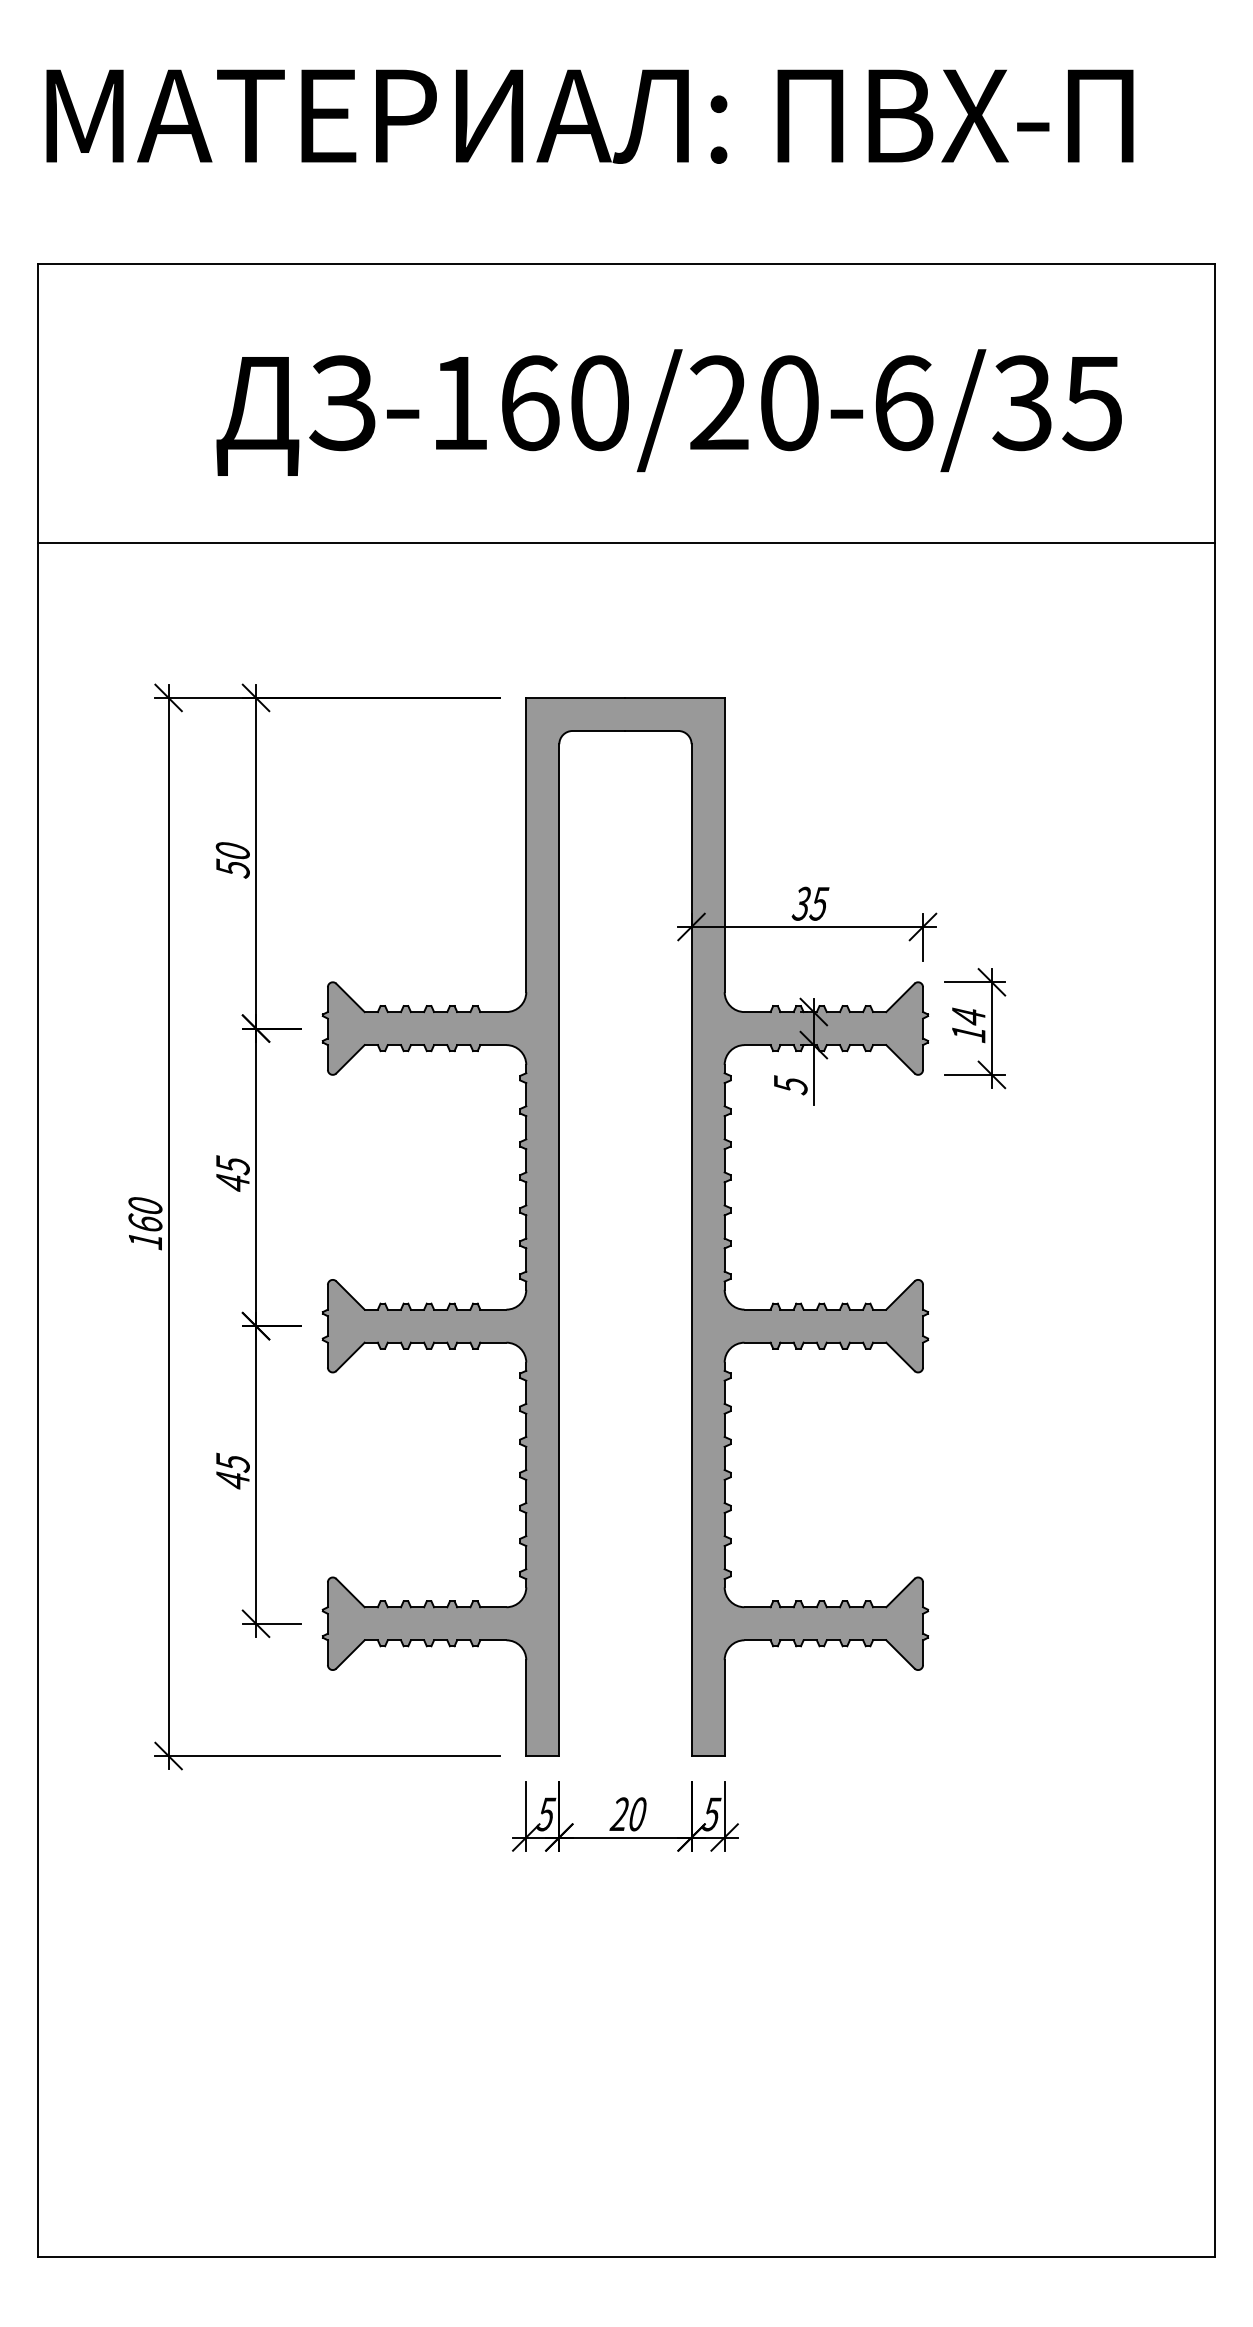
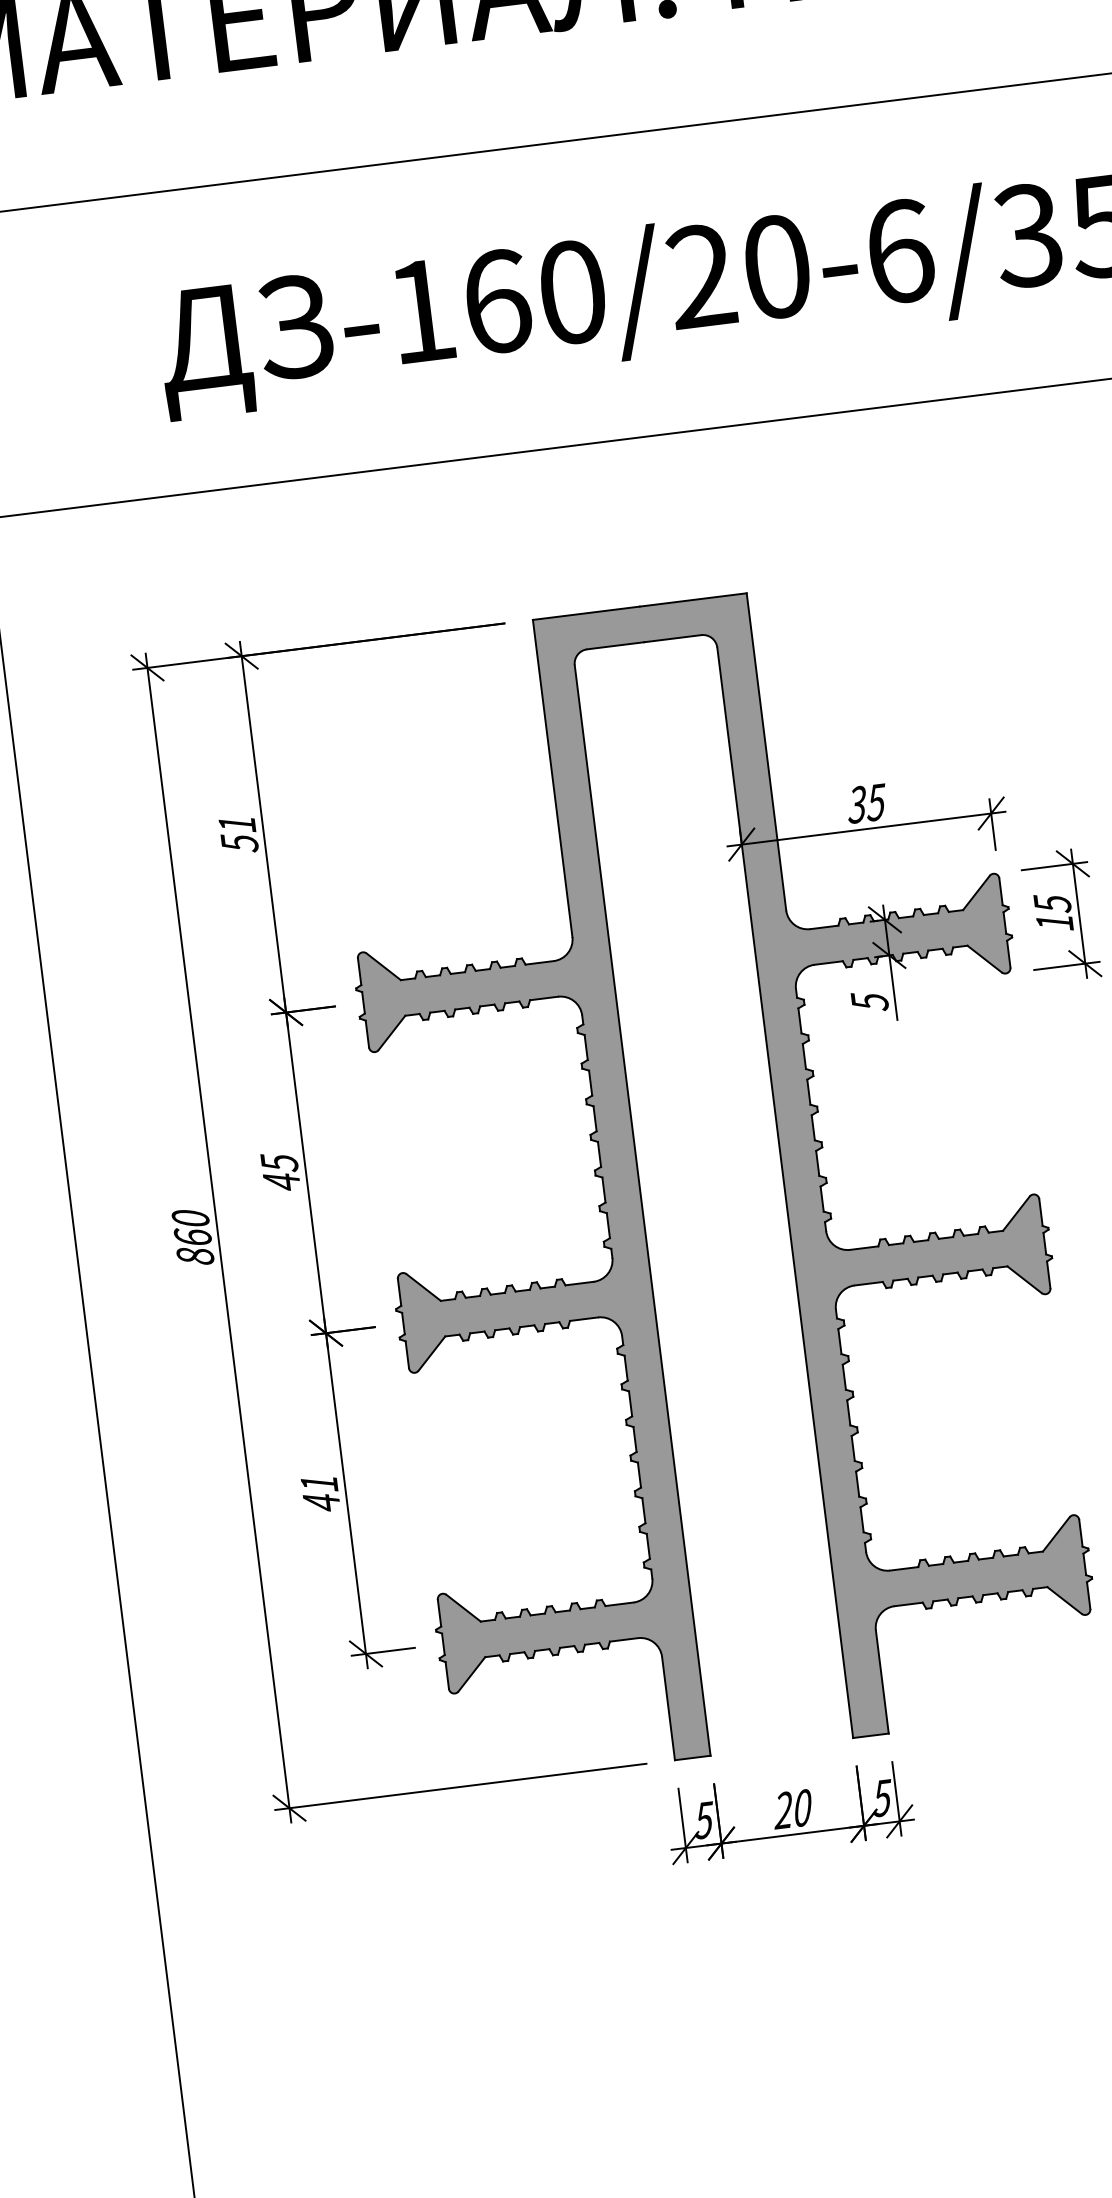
text: (232, 851) -> (236, 824), 50 -> 51
text: (968, 1016) -> (1052, 903), 14 -> 15
text: (145, 1241) -> (195, 1256), 160 -> 860
text: (232, 1462) -> (318, 1483), 45 -> 41

